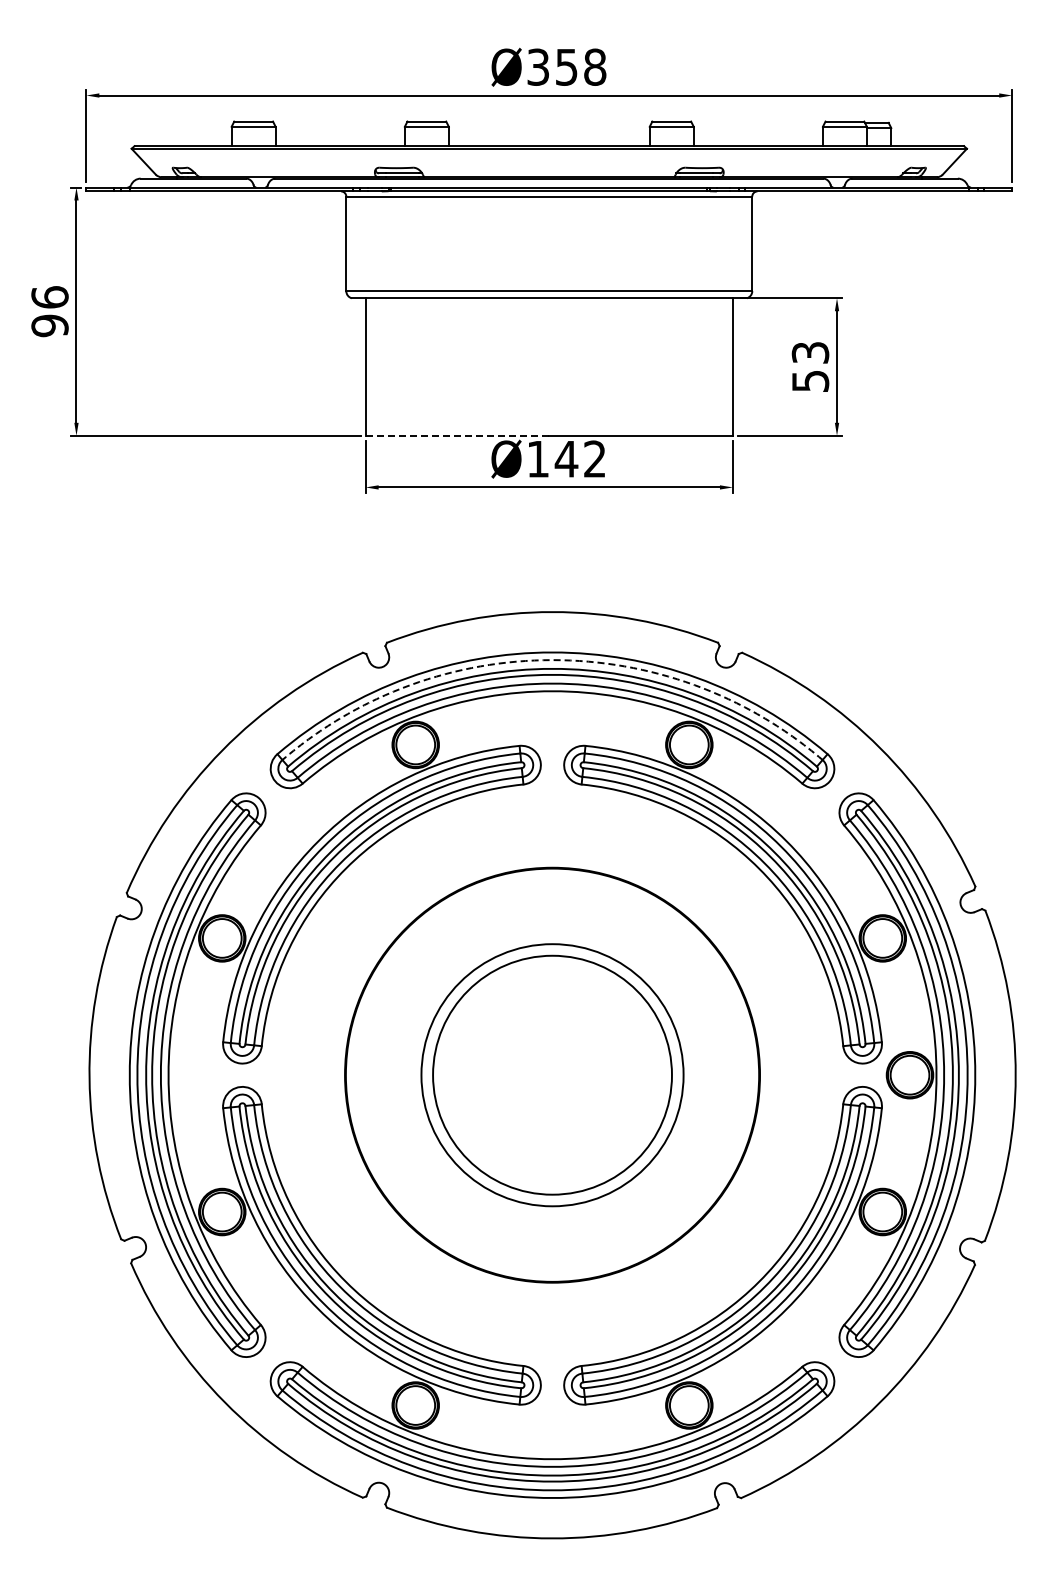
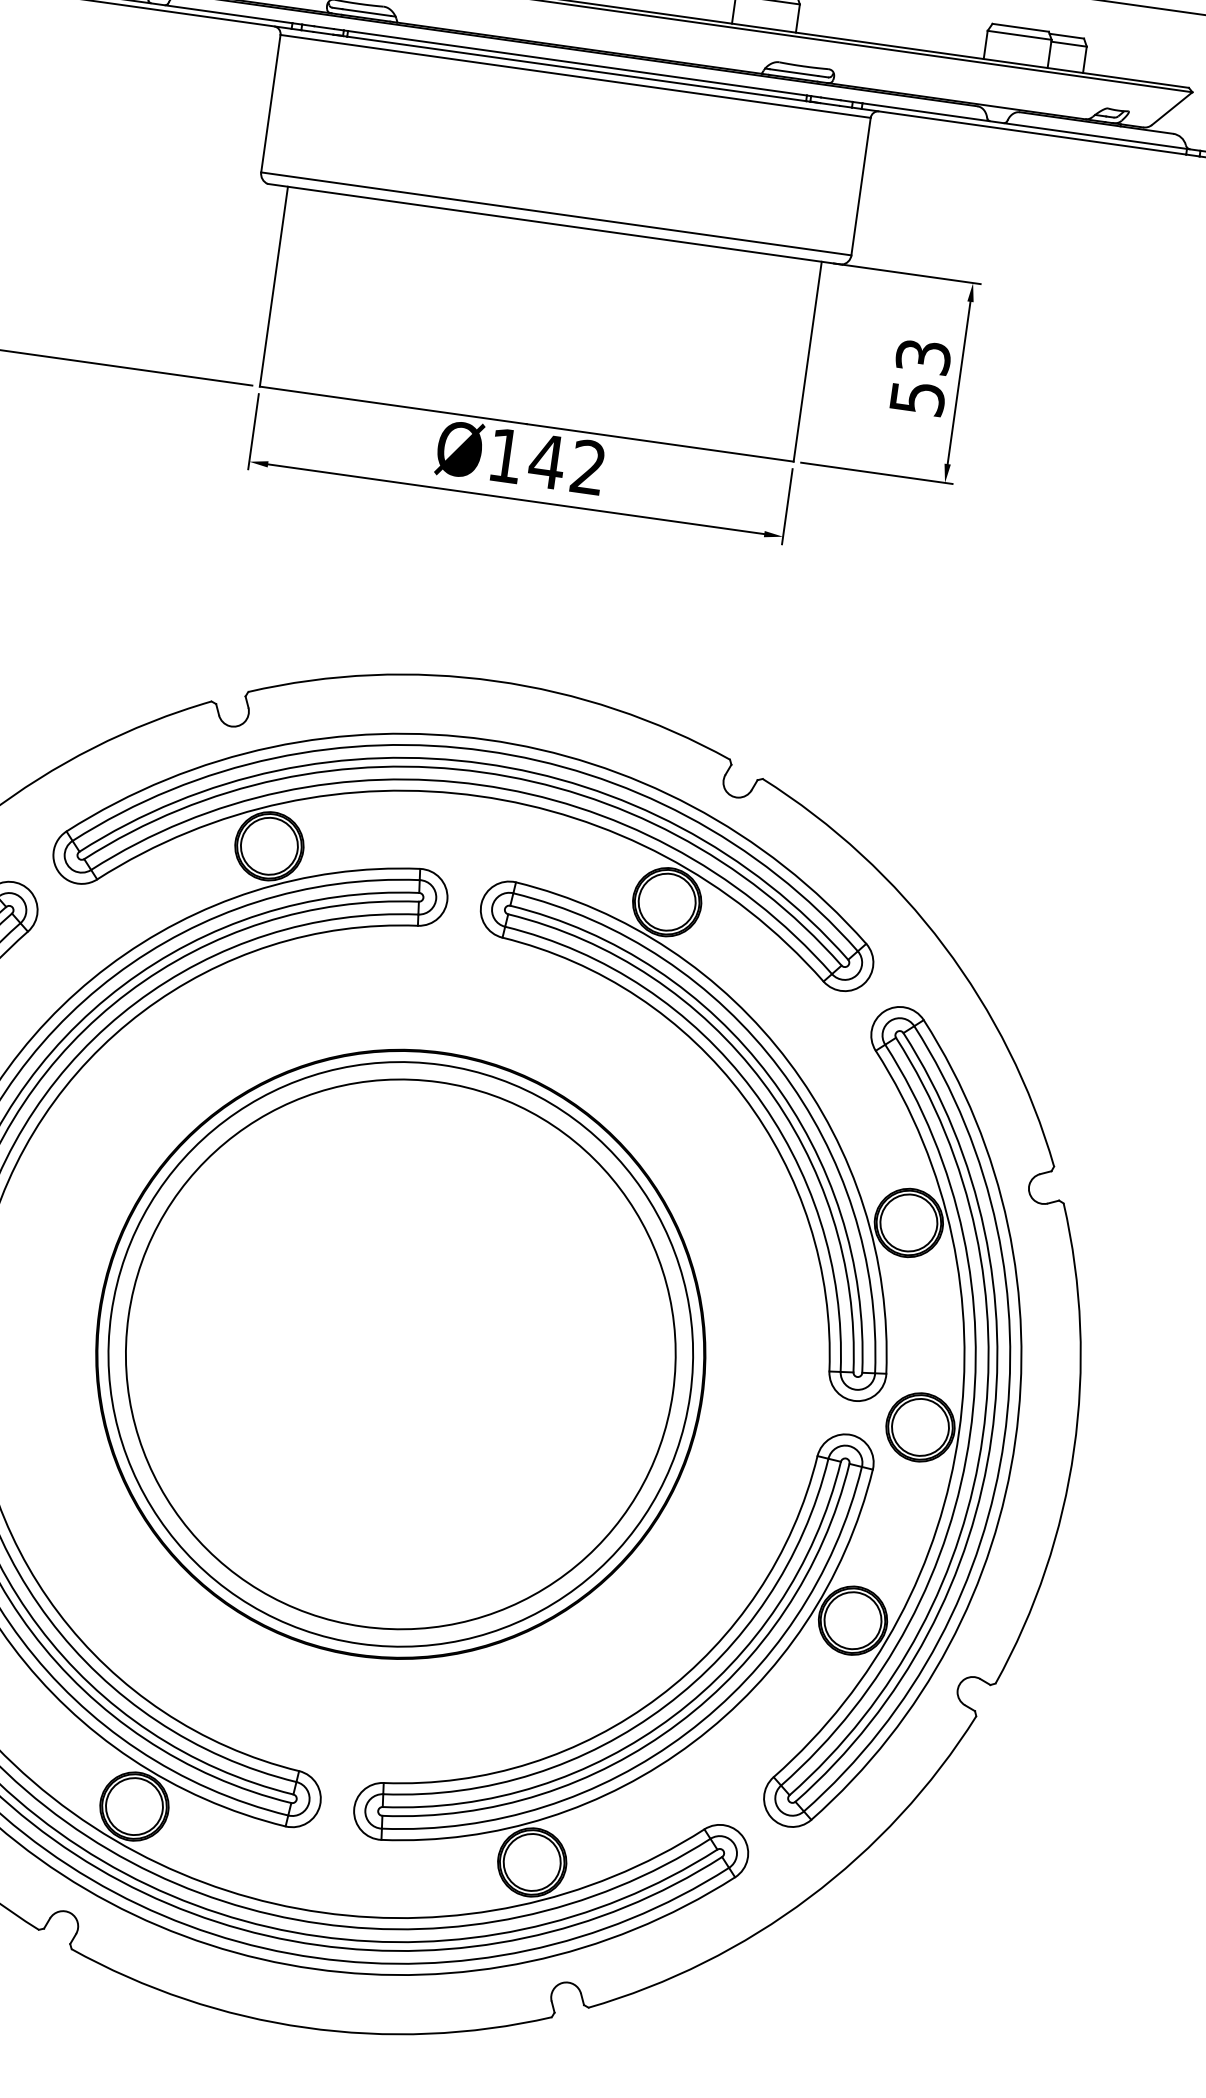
line: (457, 435) -> (393, 404), dashed -> solid
arc: (552, 660) -> (485, 751), dashed -> solid
circle: (552, 1075) -> (400, 1354), size x1.43
circle: (552, 1075) -> (400, 1354), size x1.67

